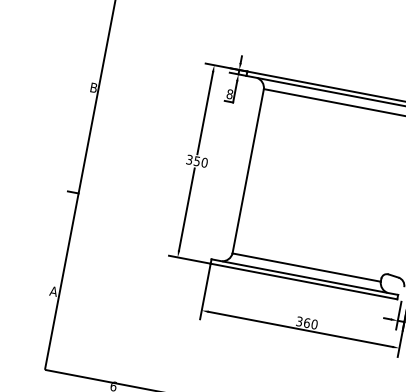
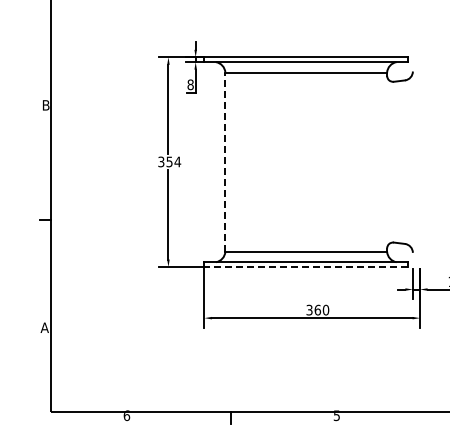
text: (204, 162) -> (177, 161), 350 -> 354
line: (248, 171) -> (225, 162), solid -> dashed
line: (304, 281) -> (306, 267), solid -> dashed

